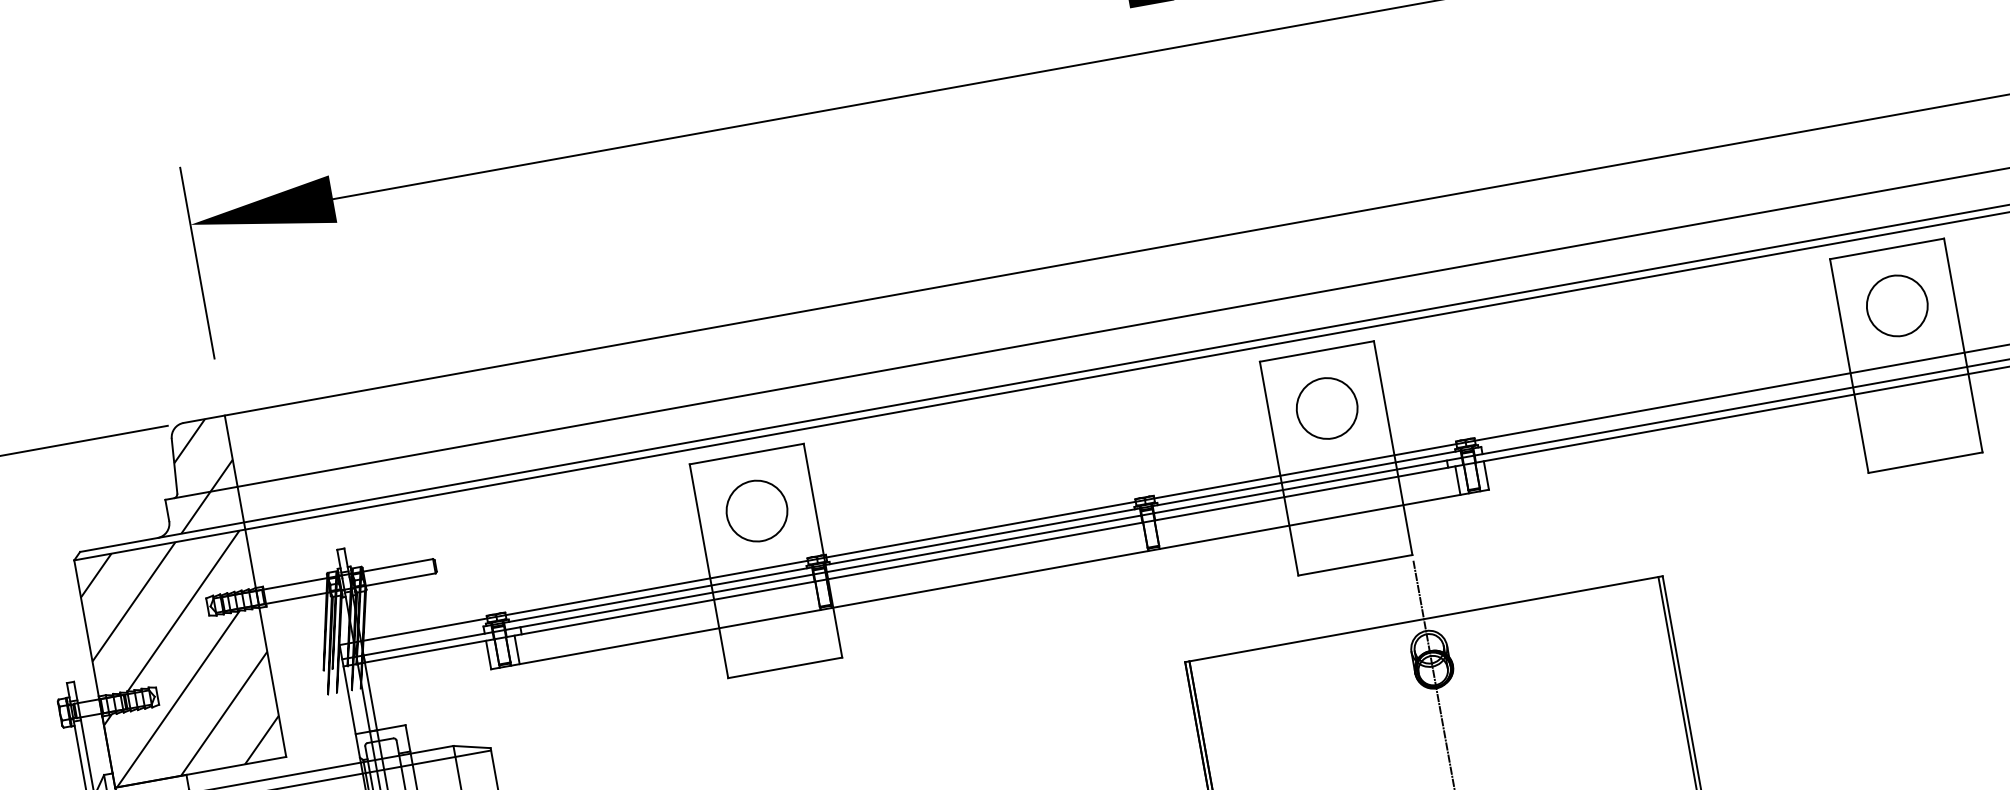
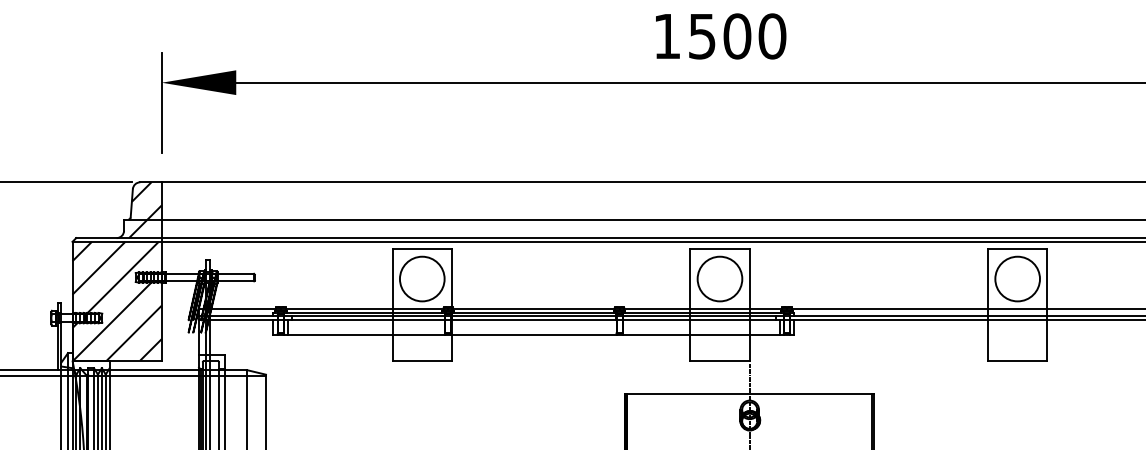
circle: (1896, 304) -> (1017, 278), size x1.43
circle: (1326, 407) -> (719, 278), size x1.43
circle: (755, 510) -> (421, 278), size x1.43

